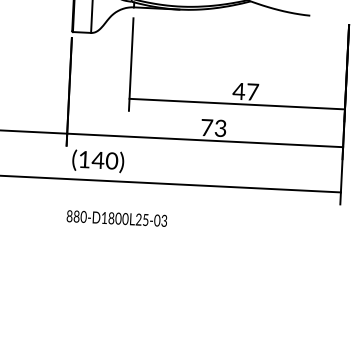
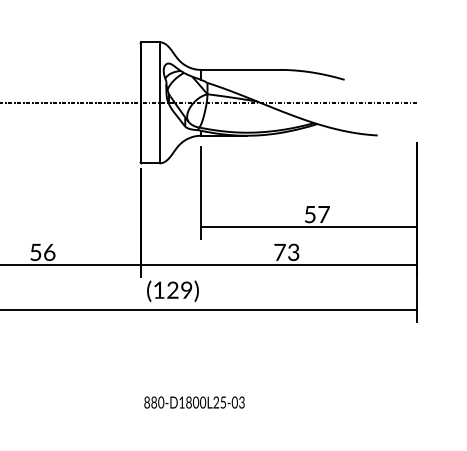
text: (238, 91) -> (309, 214), 47 -> 57
text: (104, 159) -> (179, 289), (140) -> (129)
text: (116, 218) -> (194, 402), moved

